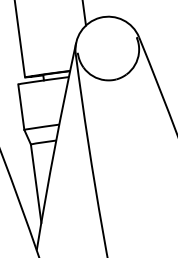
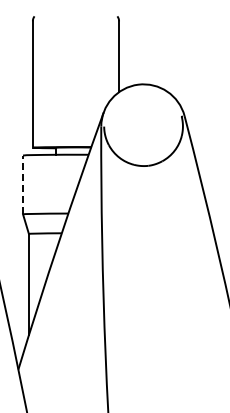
line: (21, 106) -> (23, 184), solid -> dashed

